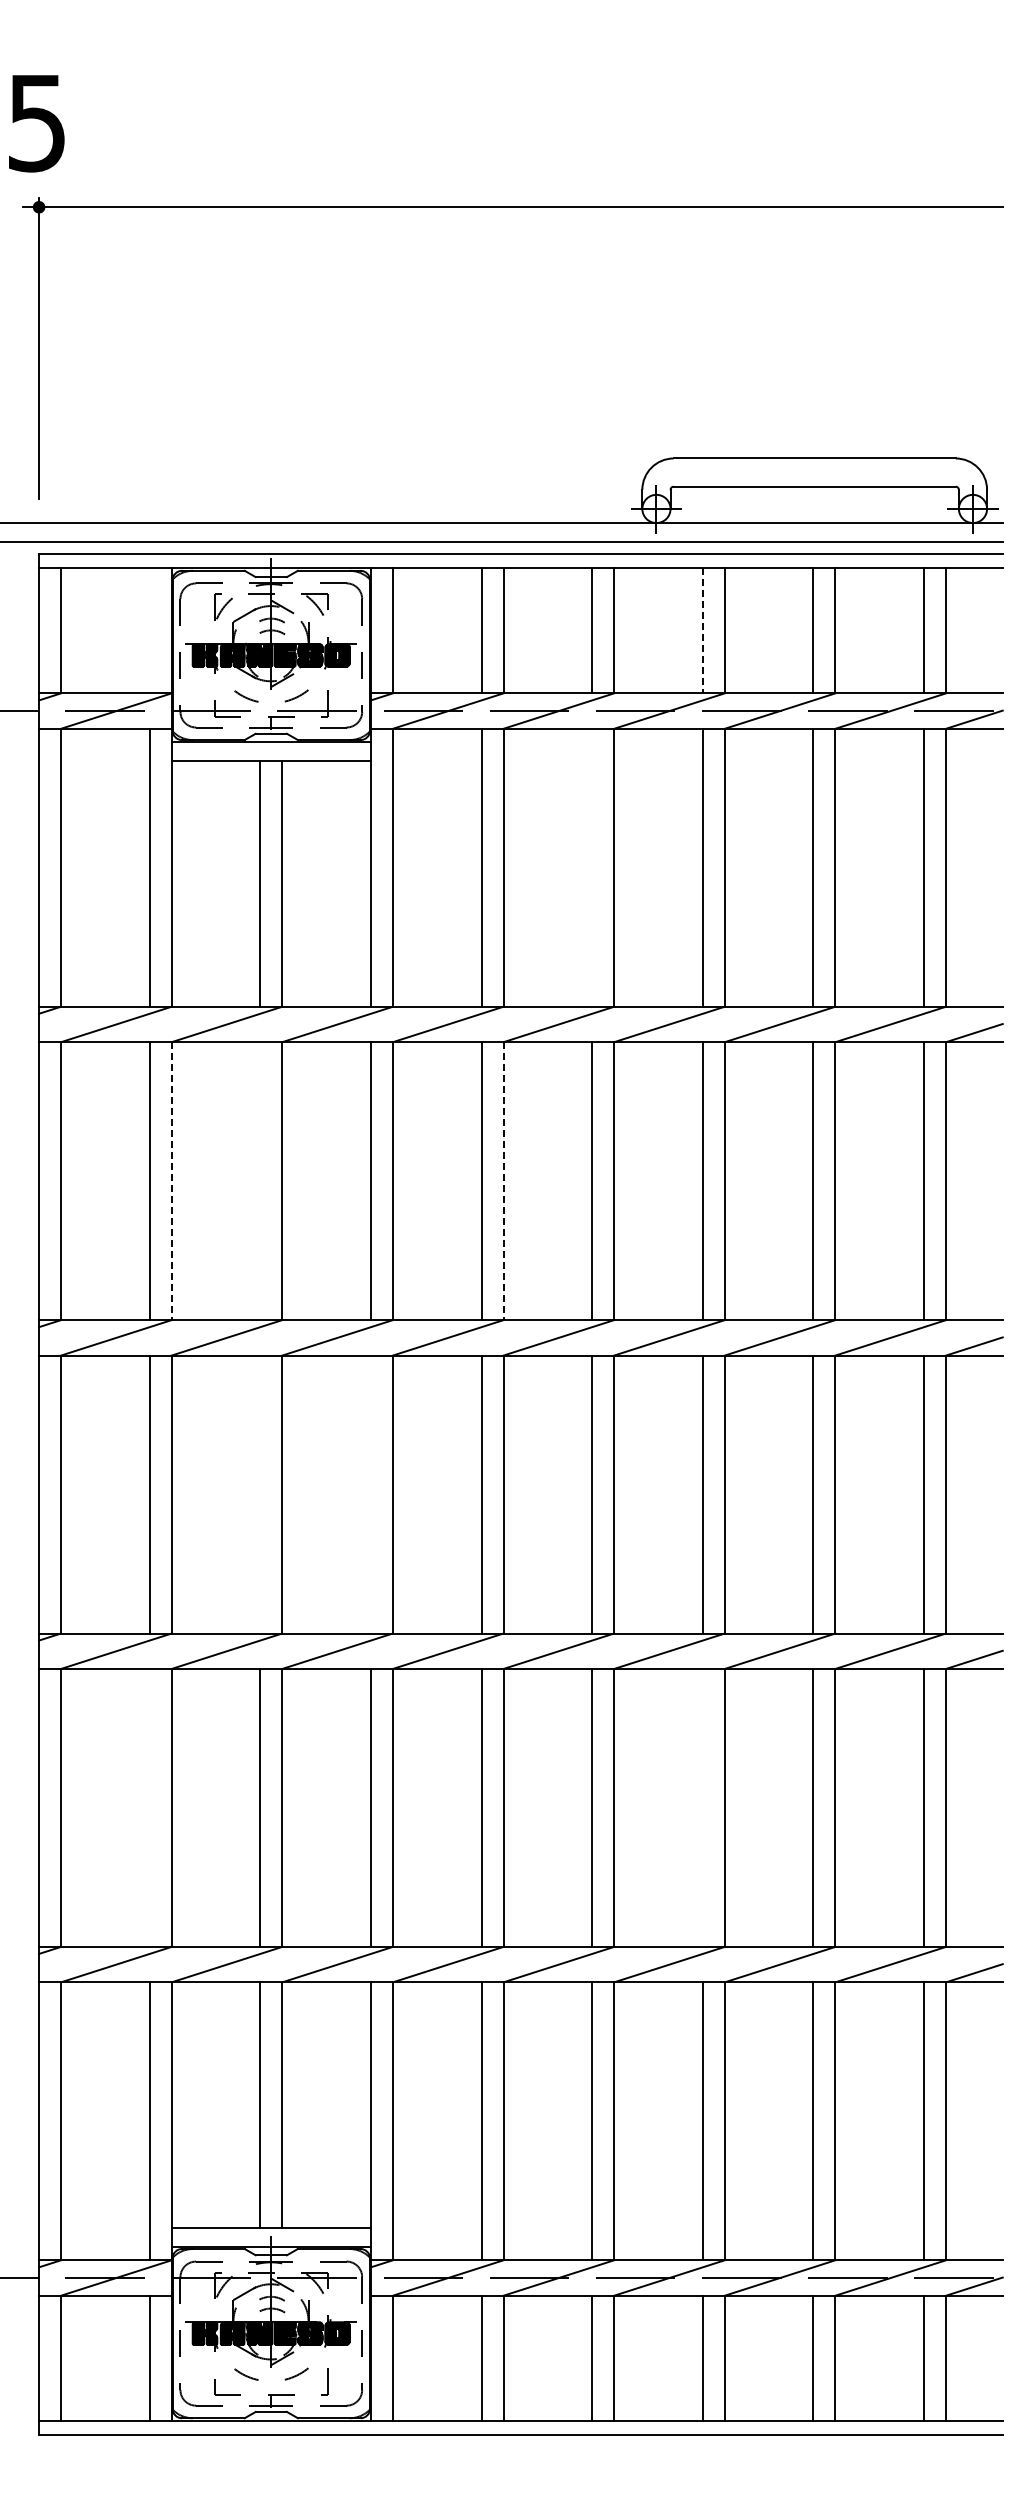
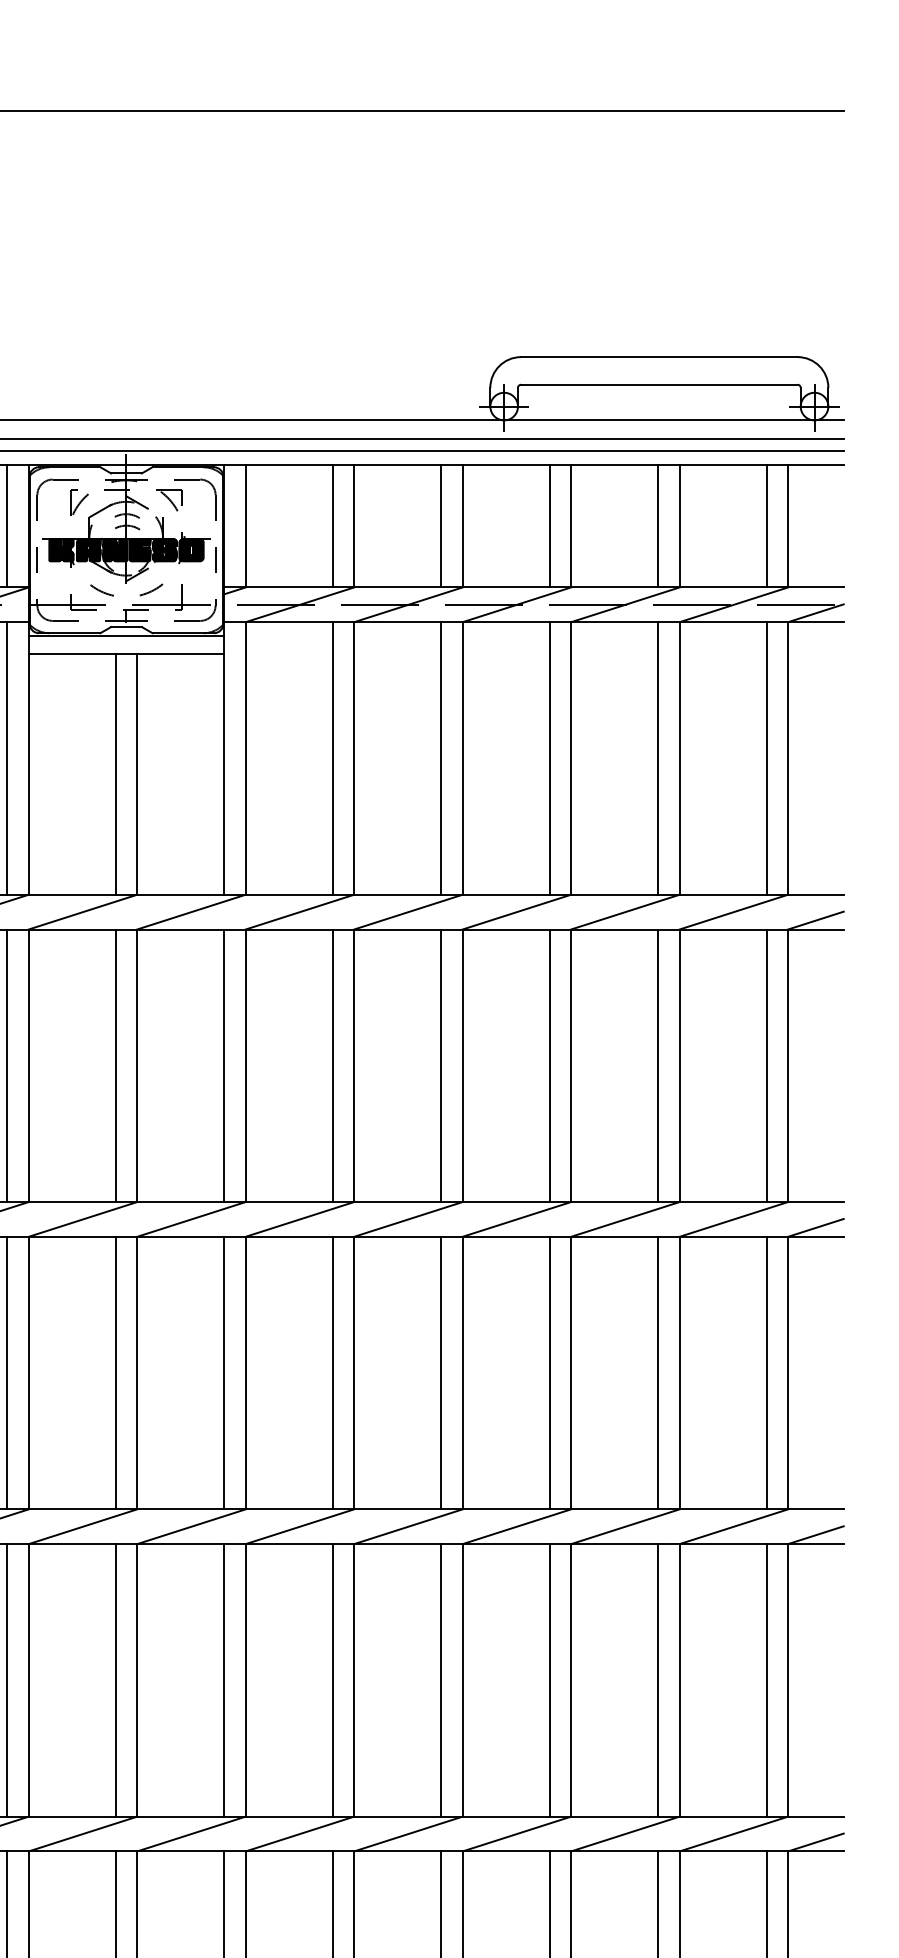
line: (149, 630) -> (7, 525), added
line: (702, 631) -> (549, 526), dashed -> solid
line: (592, 867) -> (441, 758), added
line: (171, 1181) -> (28, 1066), dashed -> solid
line: (260, 1181) -> (115, 1066), added
line: (503, 1181) -> (354, 1066), dashed -> solid
line: (260, 1494) -> (115, 1373), added
line: (370, 1494) -> (223, 1373), added
line: (149, 1807) -> (7, 1679), added
line: (702, 1807) -> (549, 1679), added

